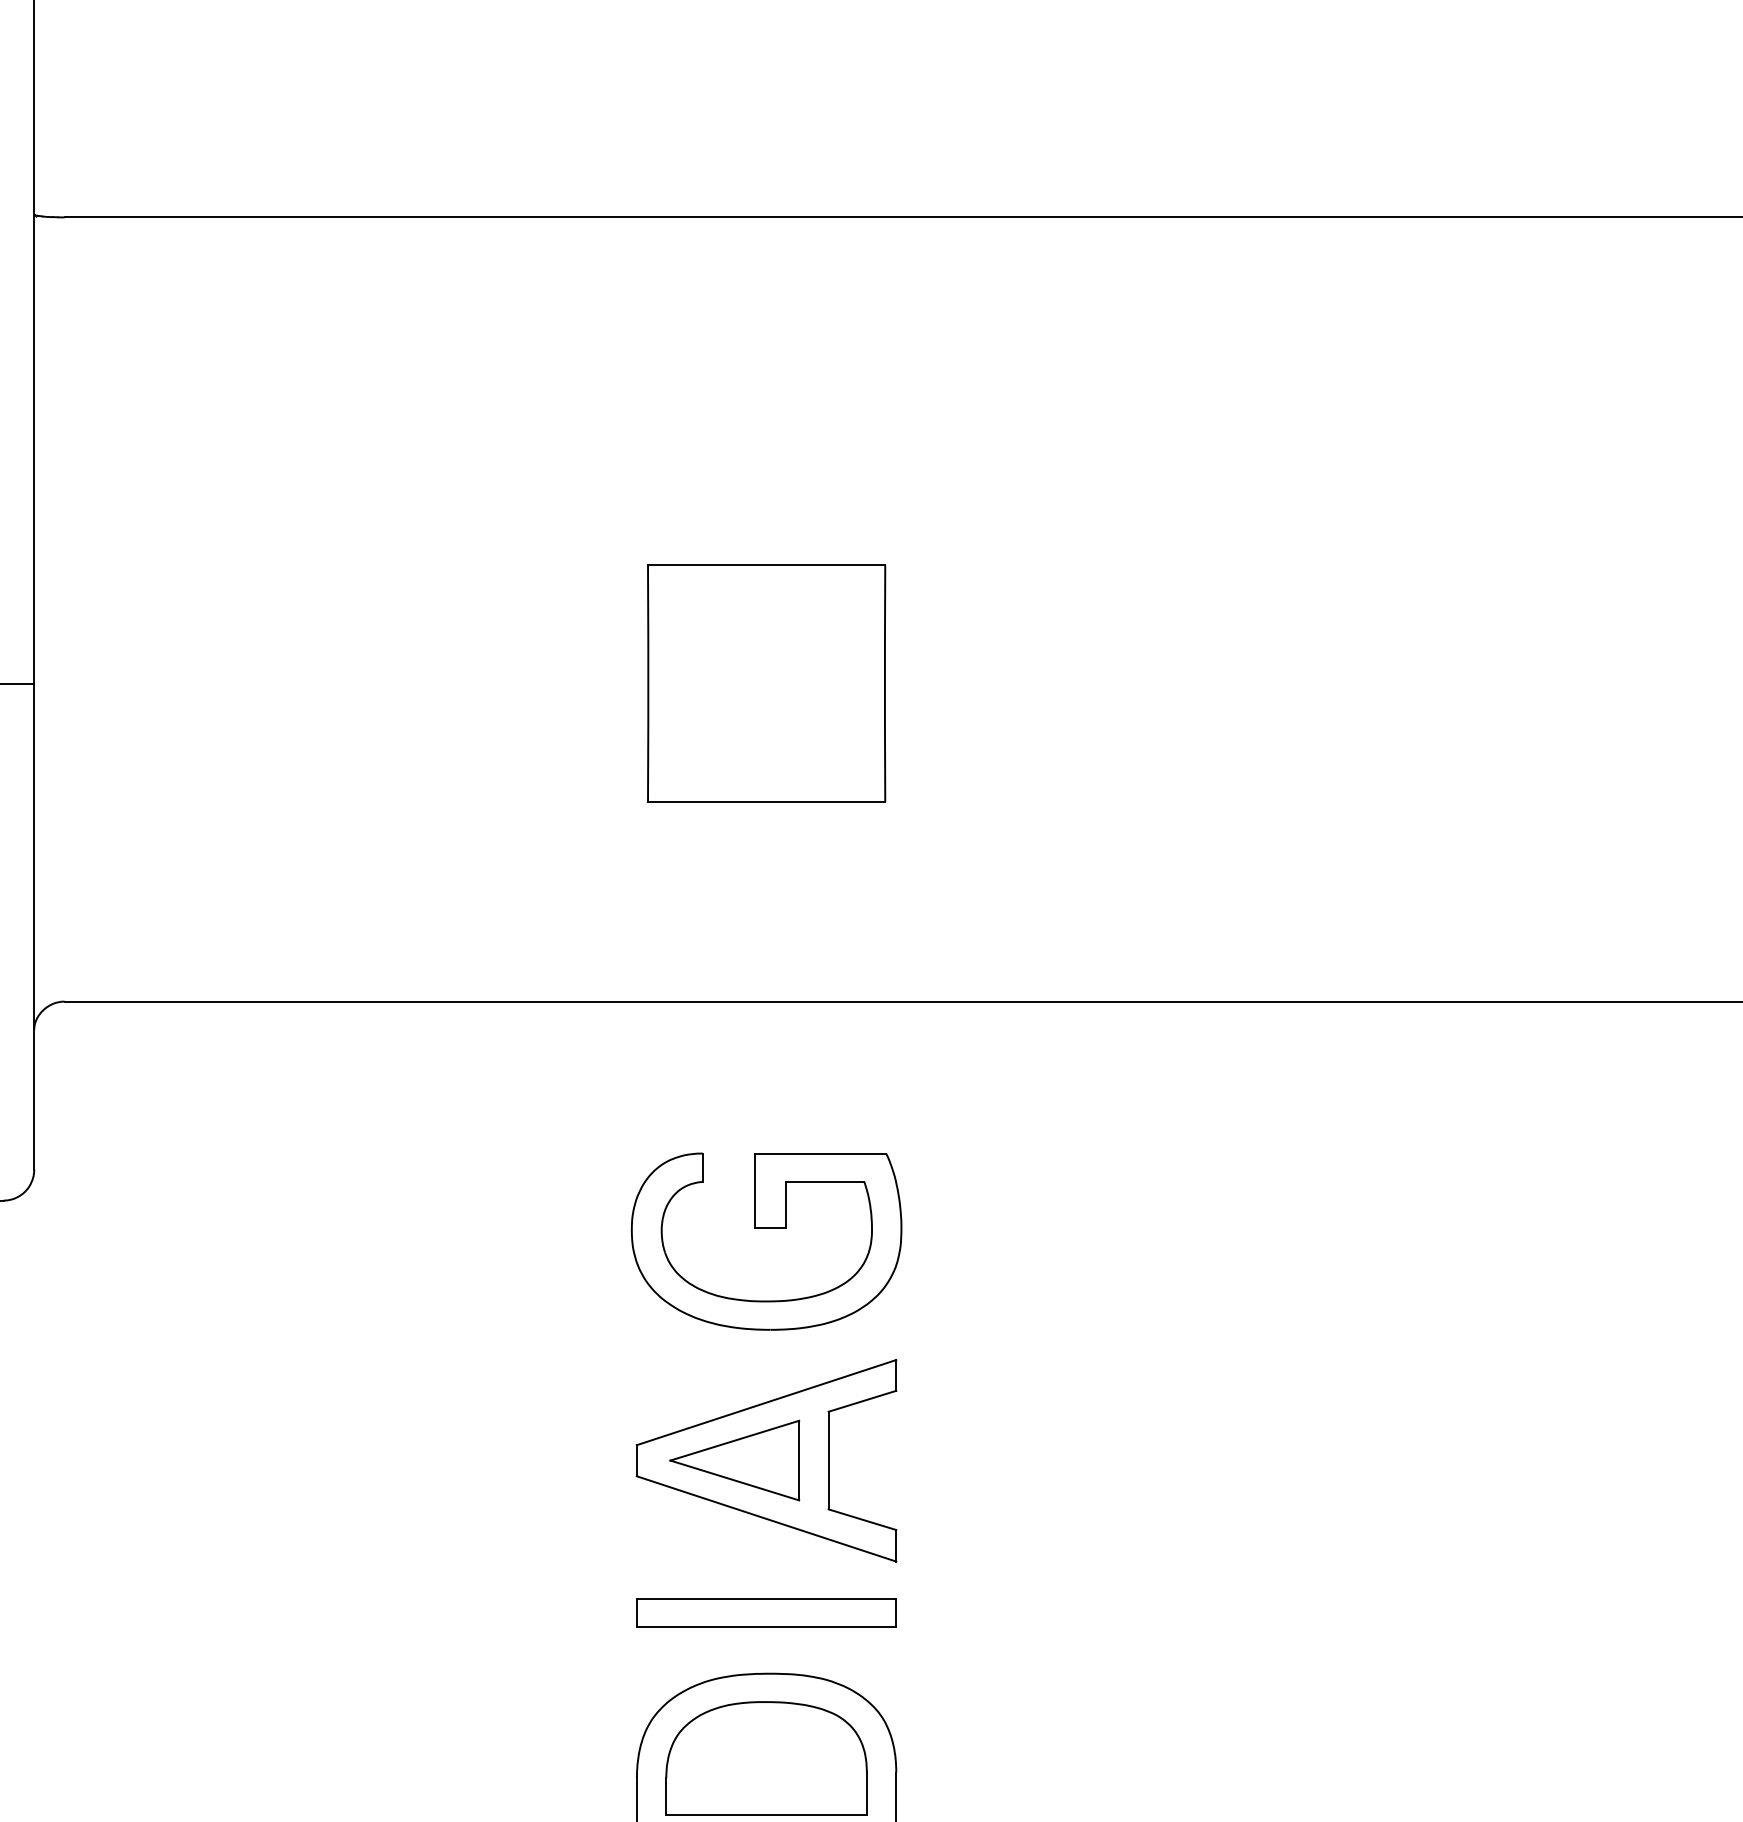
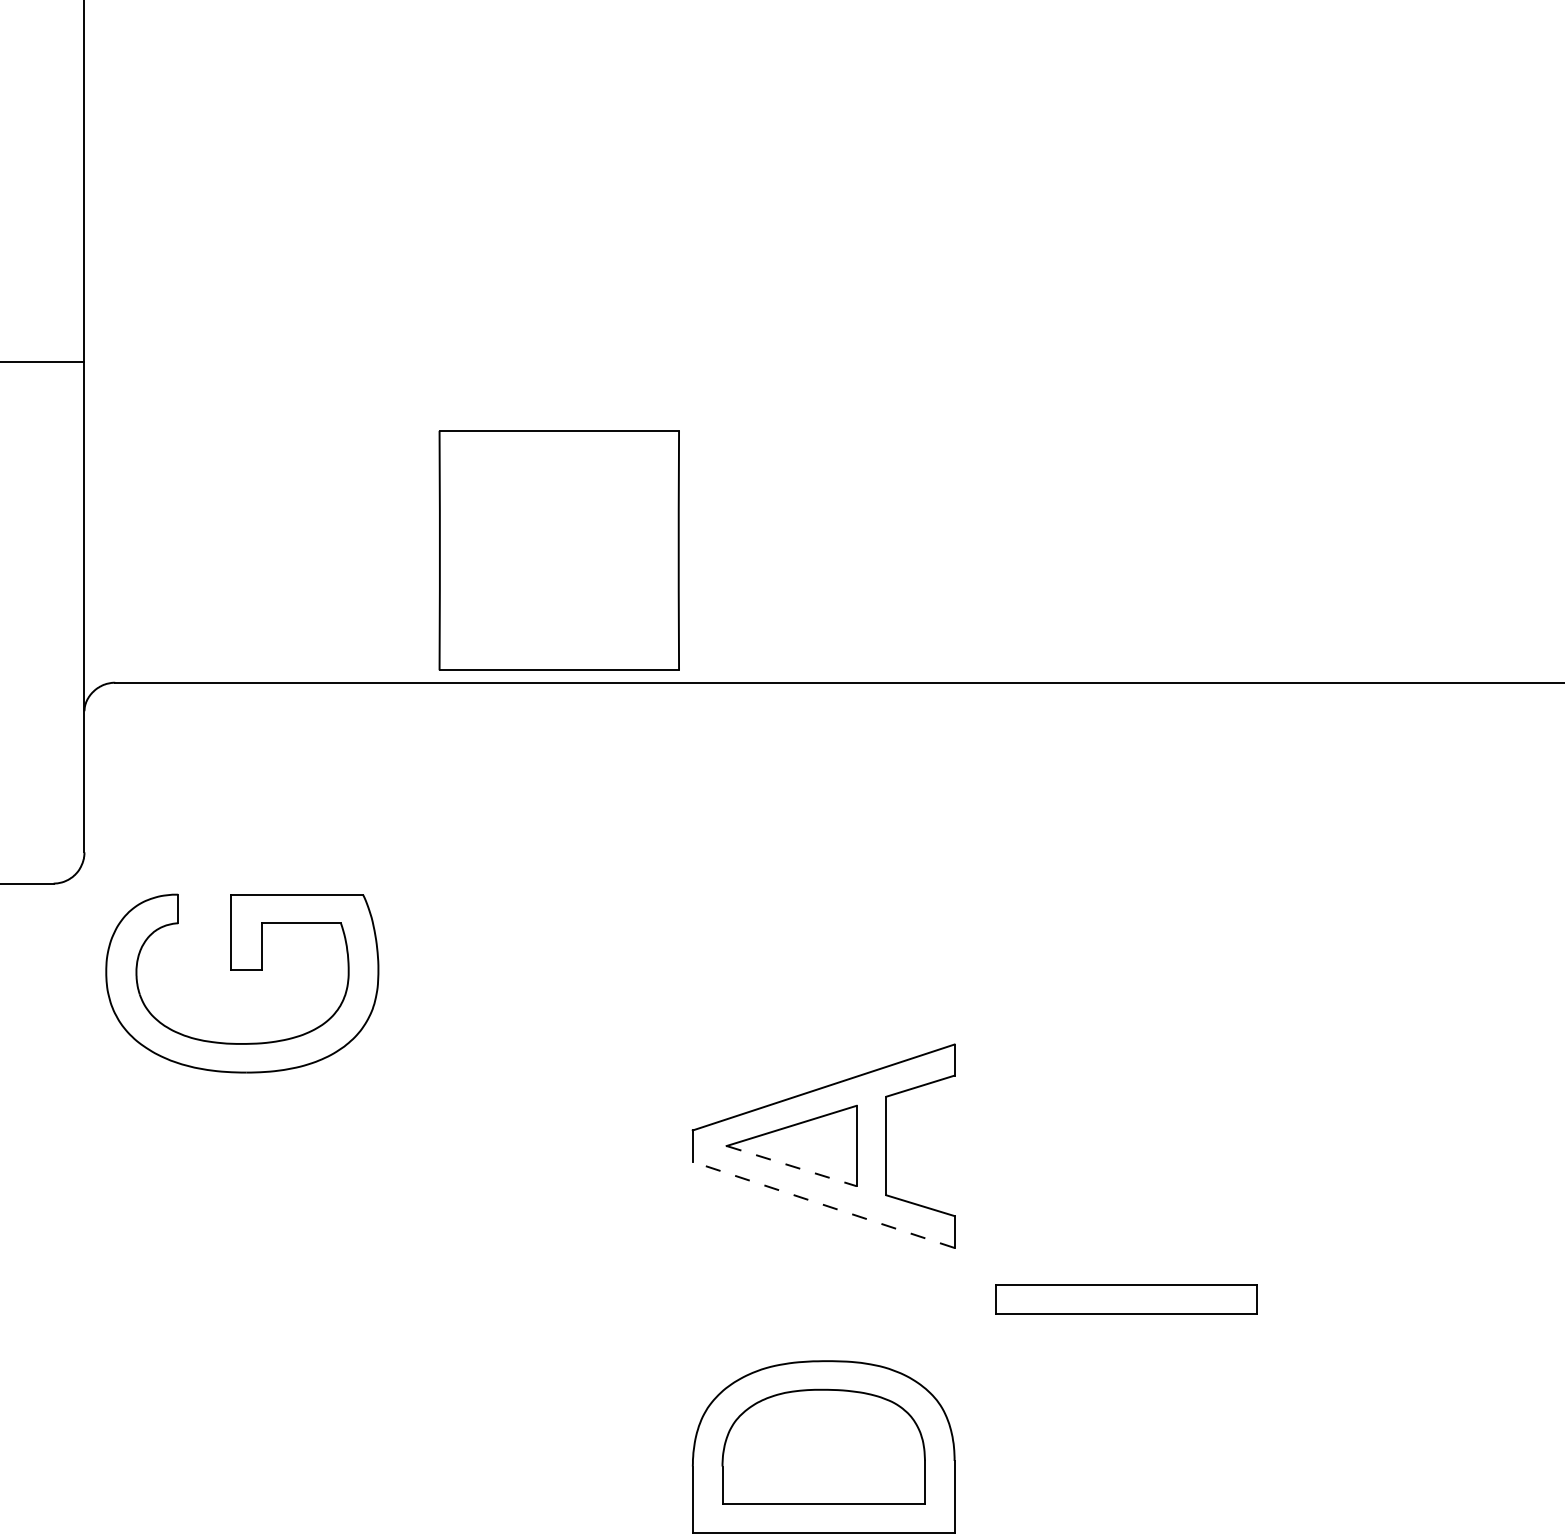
part: (766, 683) -> (559, 550), moved
part: (766, 1228) -> (242, 970), moved
line: (735, 1480) -> (792, 1166), solid -> dashed
line: (766, 1518) -> (823, 1204), solid -> dashed
part: (766, 1612) -> (1126, 1299), moved

